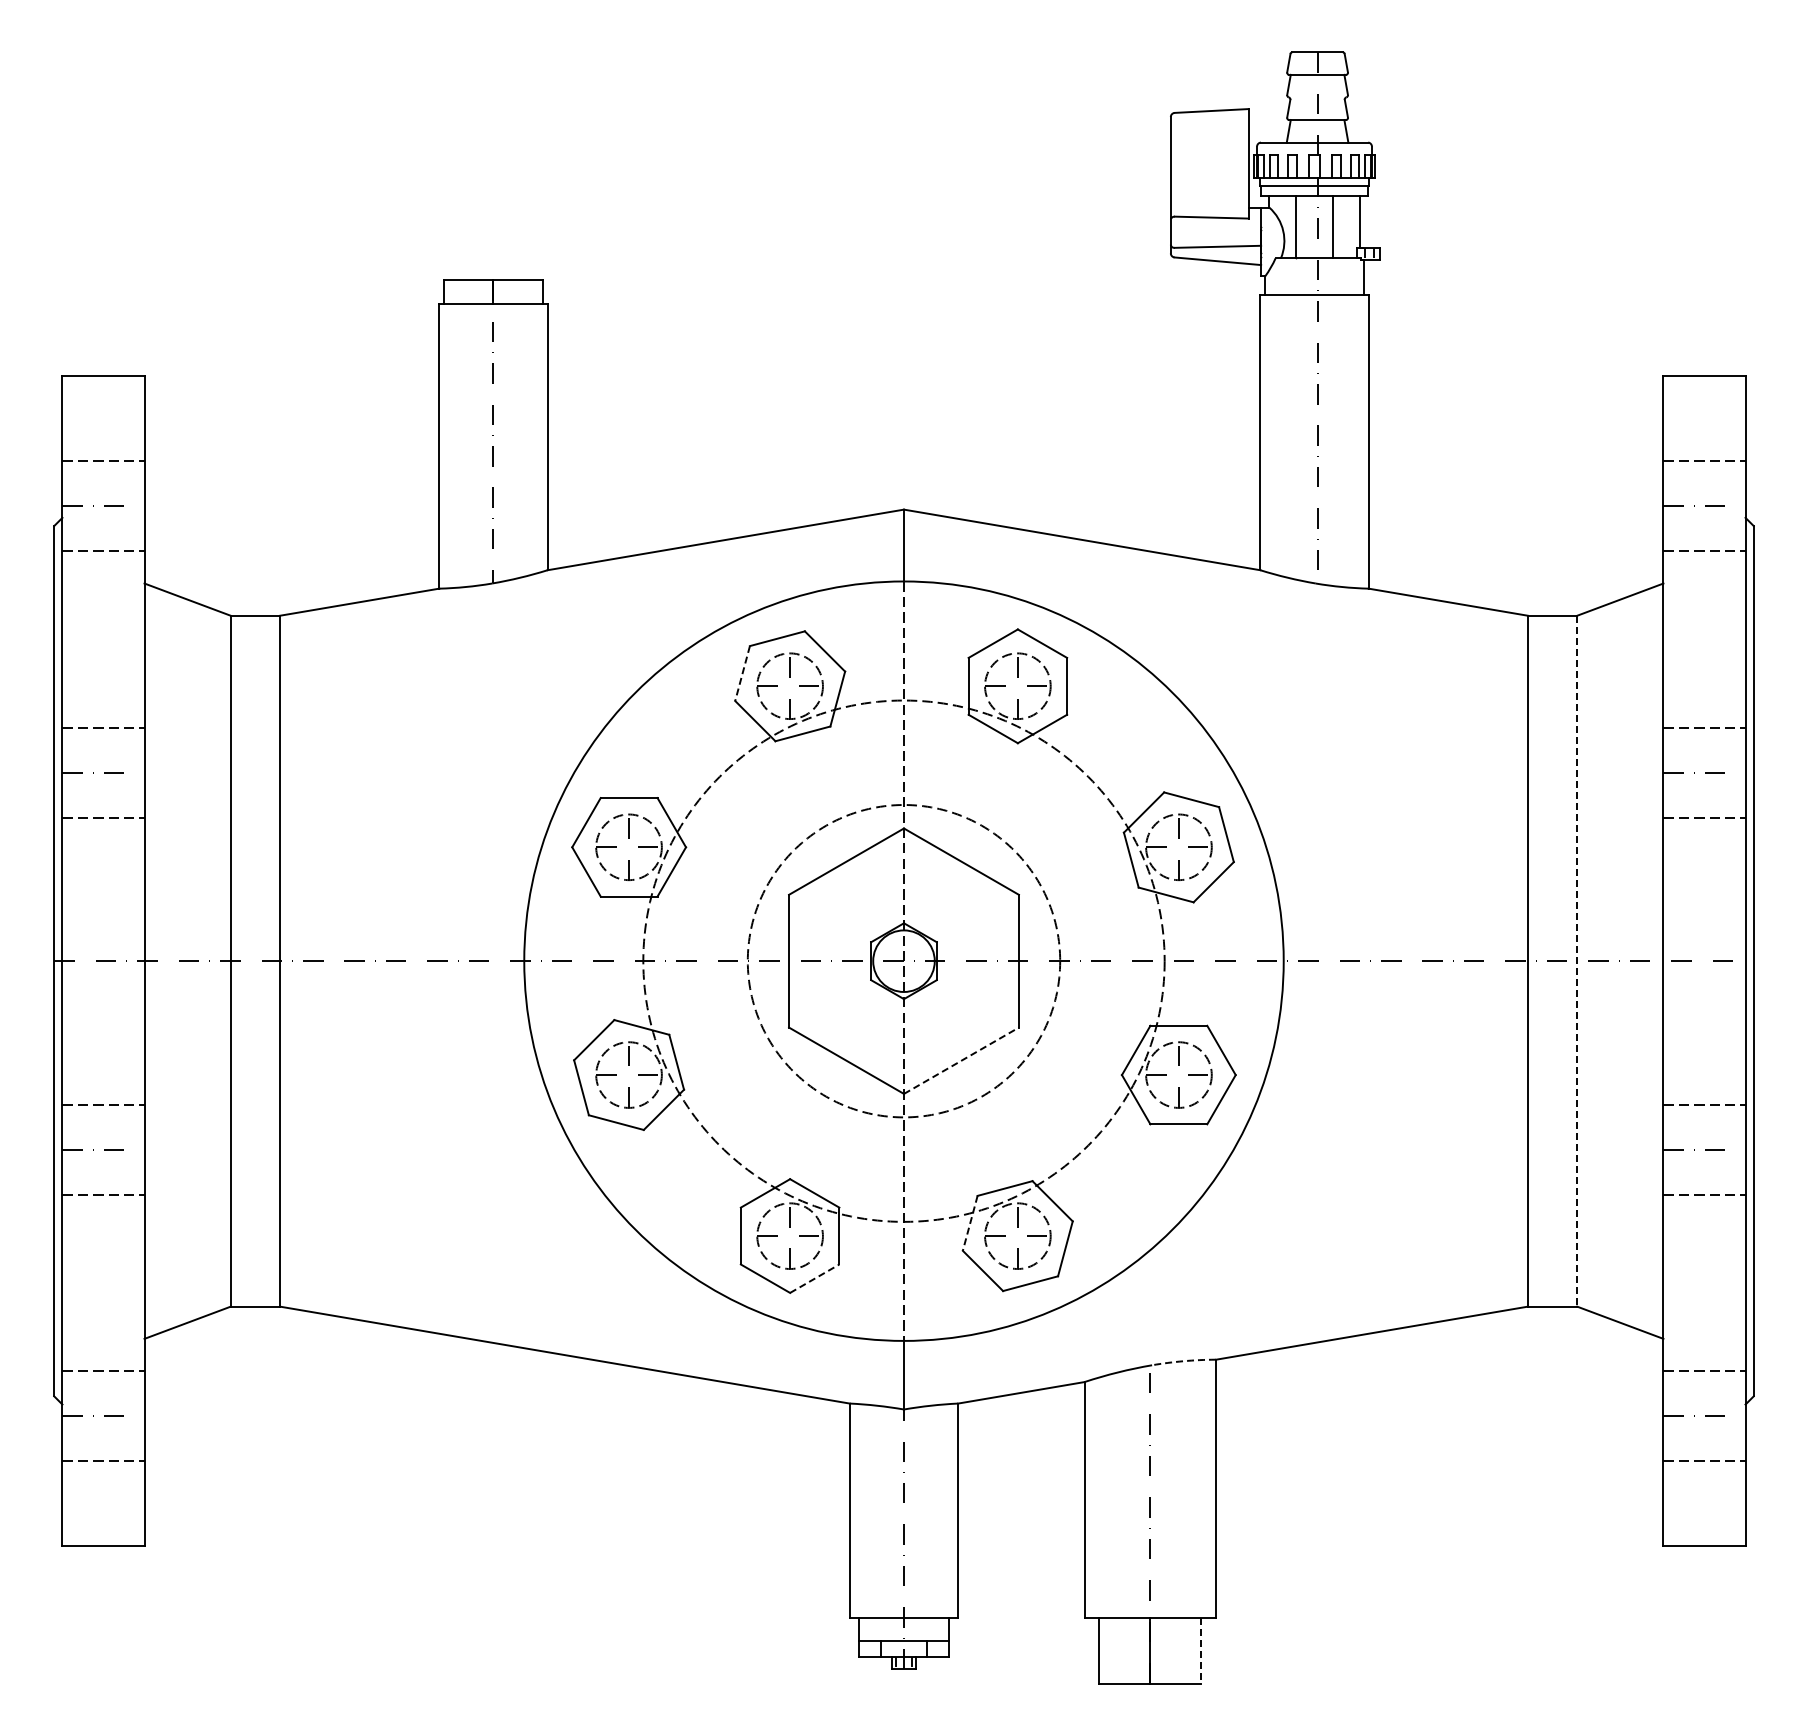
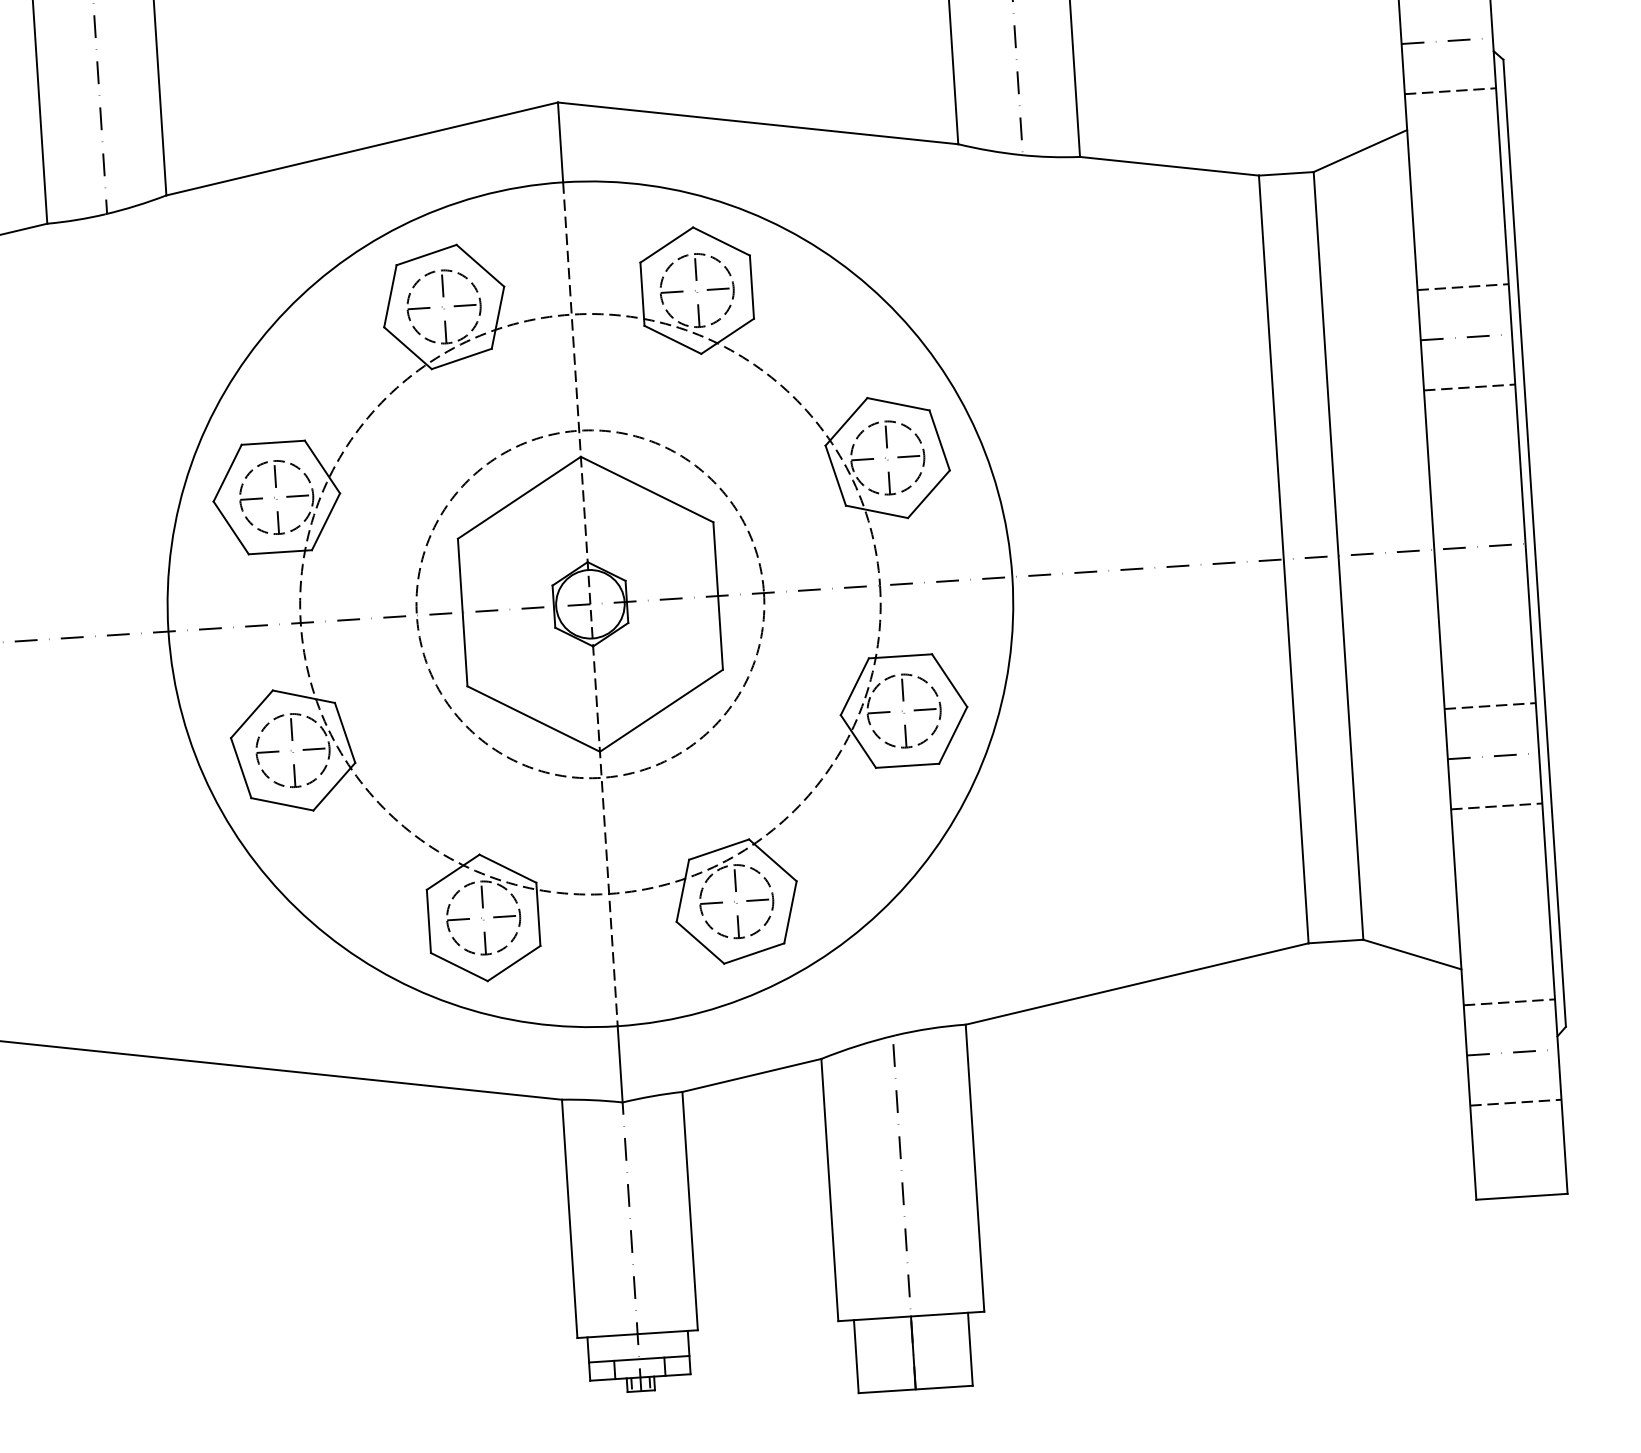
line: (742, 674) -> (390, 297), dashed -> solid
line: (1577, 961) -> (1338, 556), dashed -> solid
line: (961, 1060) -> (661, 710), dashed -> solid
line: (970, 1223) -> (683, 890), dashed -> solid
line: (815, 1278) -> (514, 963), dashed -> solid
arc: (1183, 1361) -> (929, 1029), dashed -> solid
line: (1201, 1650) -> (970, 1348), dashed -> solid

